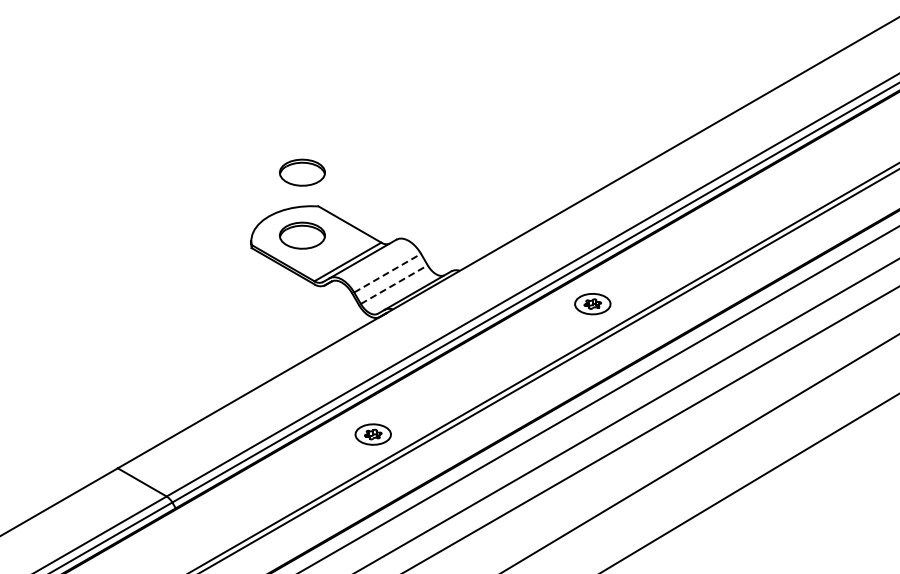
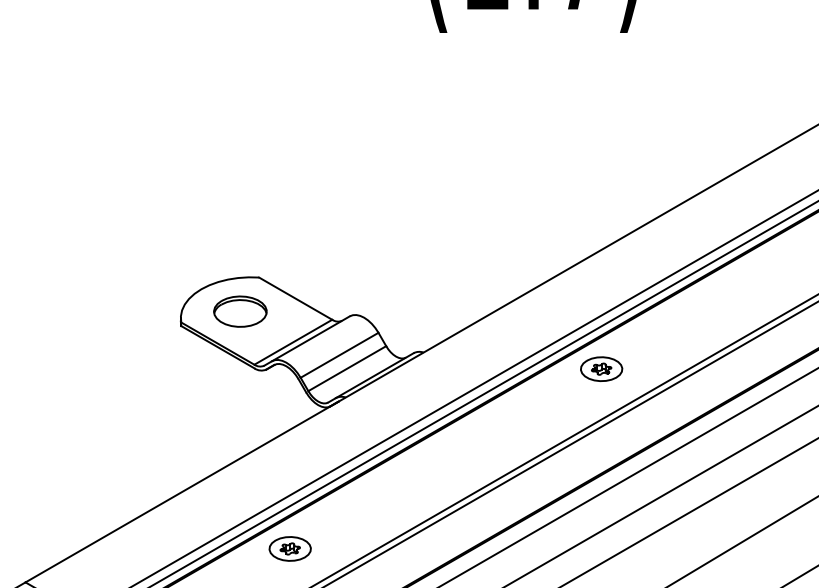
part: (301, 172) -> (239, 238), removed
line: (387, 273) -> (339, 355), dashed -> solid
line: (394, 284) -> (347, 368), dashed -> solid
part: (592, 304) -> (601, 369), moved
part: (372, 434) -> (289, 548), moved

